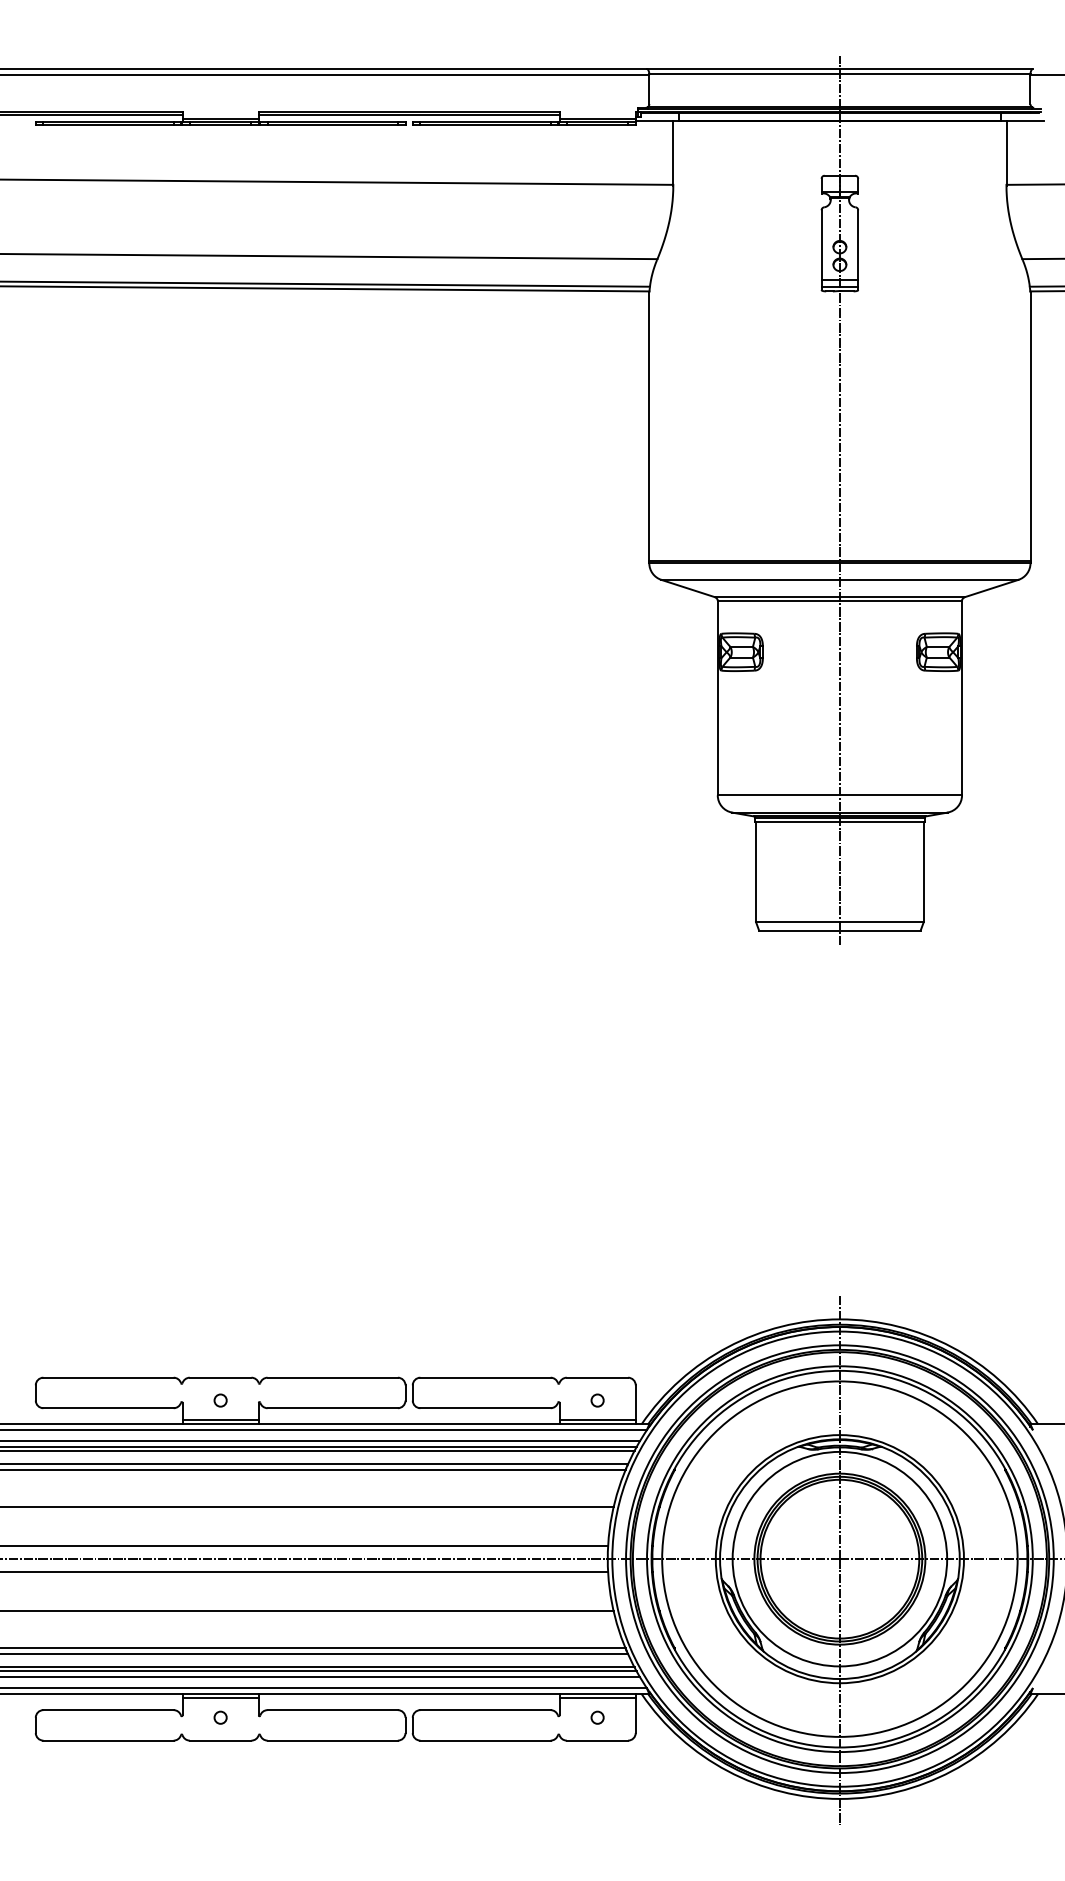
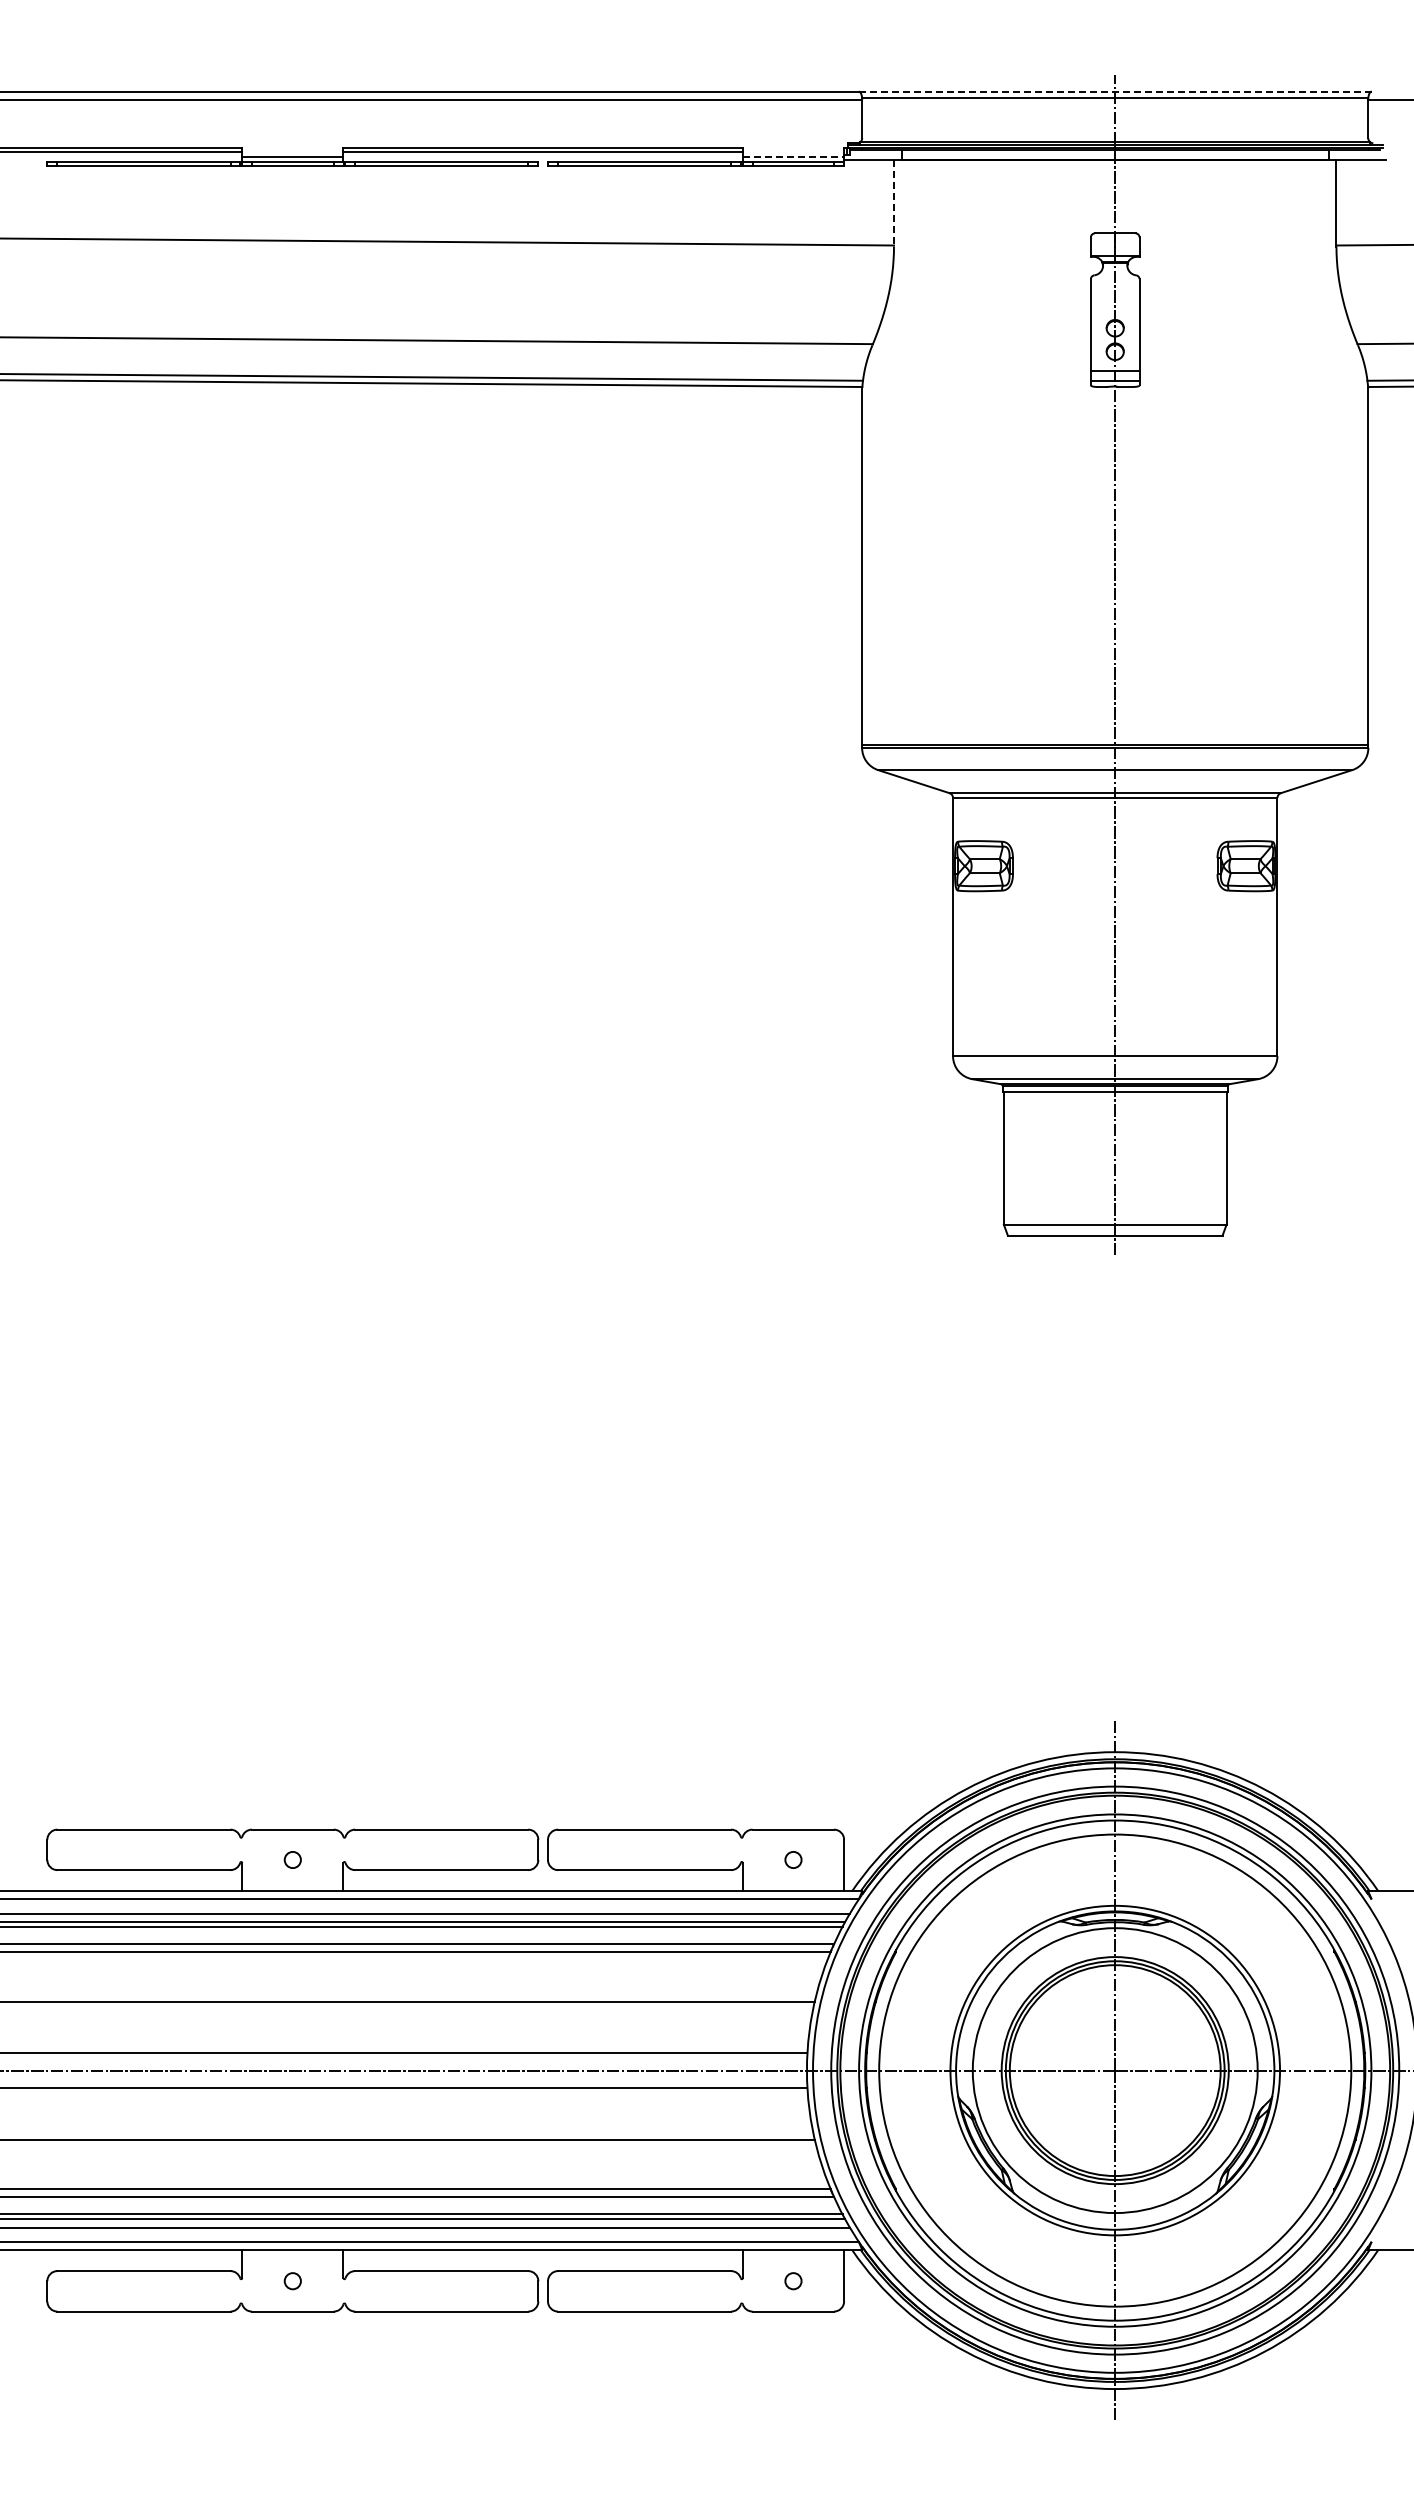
line: (839, 68) -> (1114, 91), solid -> dashed
line: (597, 118) -> (793, 157), solid -> dashed
line: (672, 153) -> (893, 204), solid -> dashed
line: (220, 1420) -> (292, 1886), removed
line: (597, 1420) -> (793, 1886), removed
line: (220, 1697) -> (292, 2254), removed
line: (597, 1697) -> (793, 2254), removed

